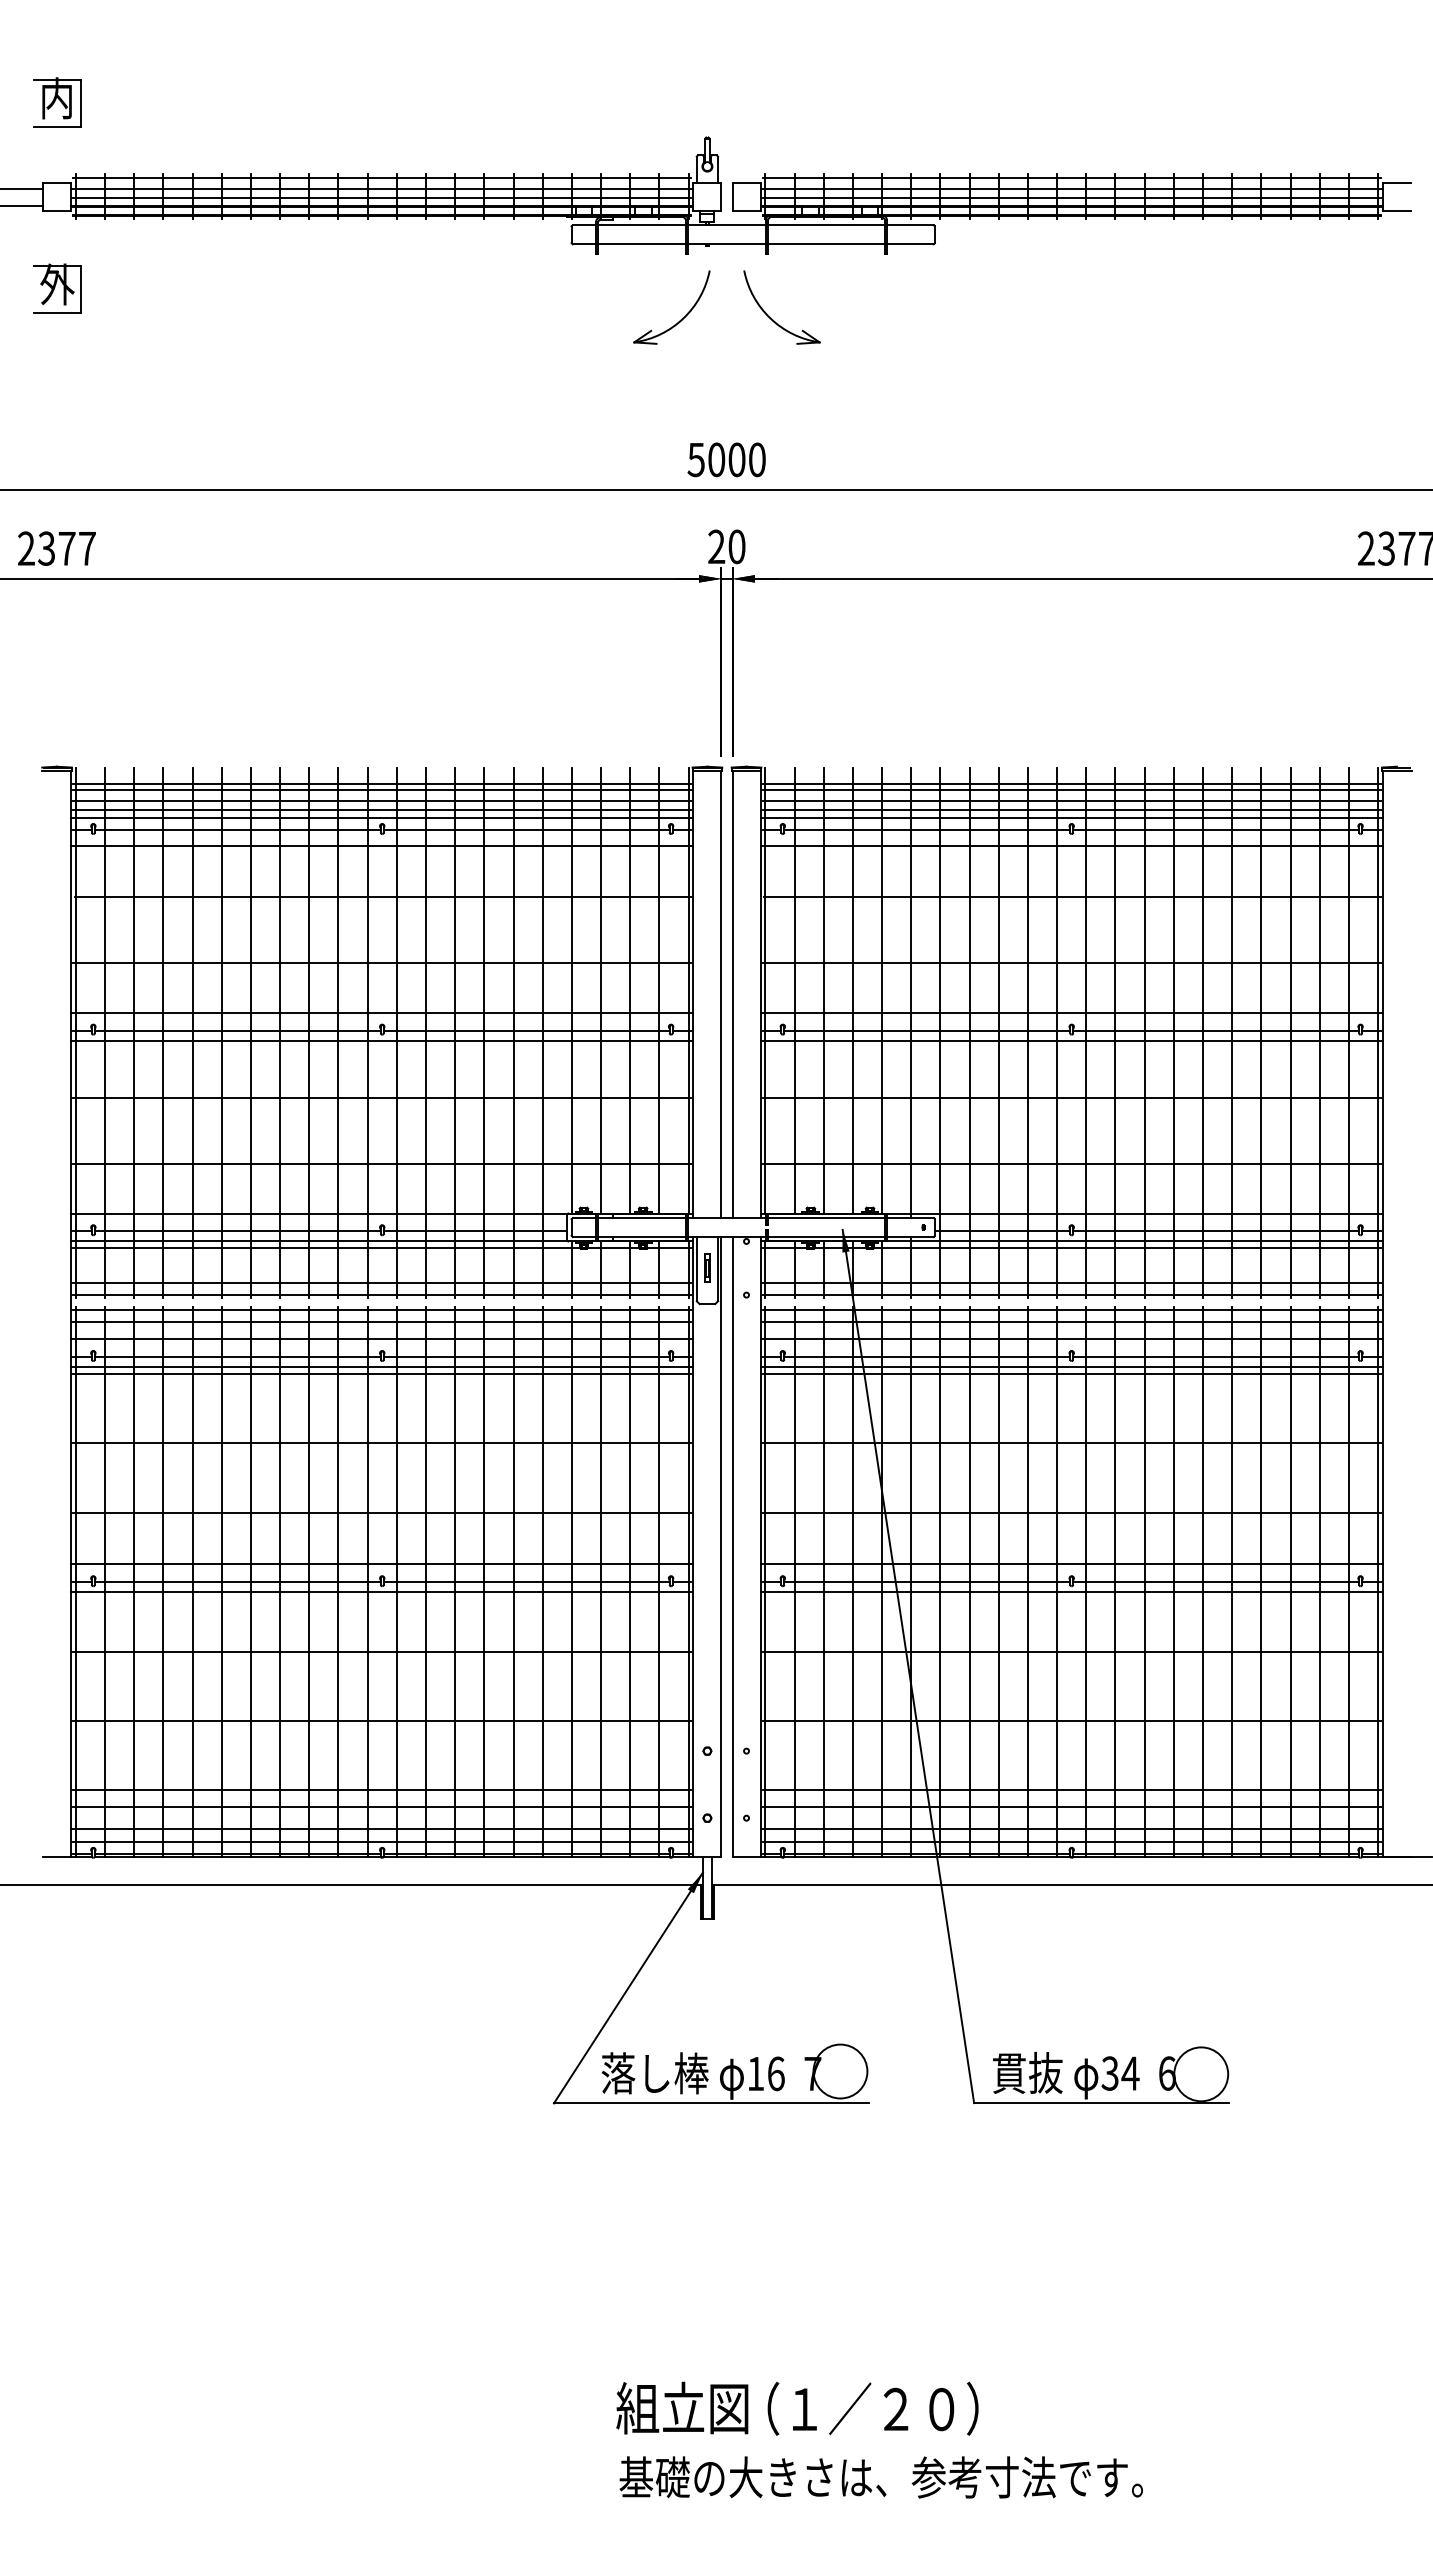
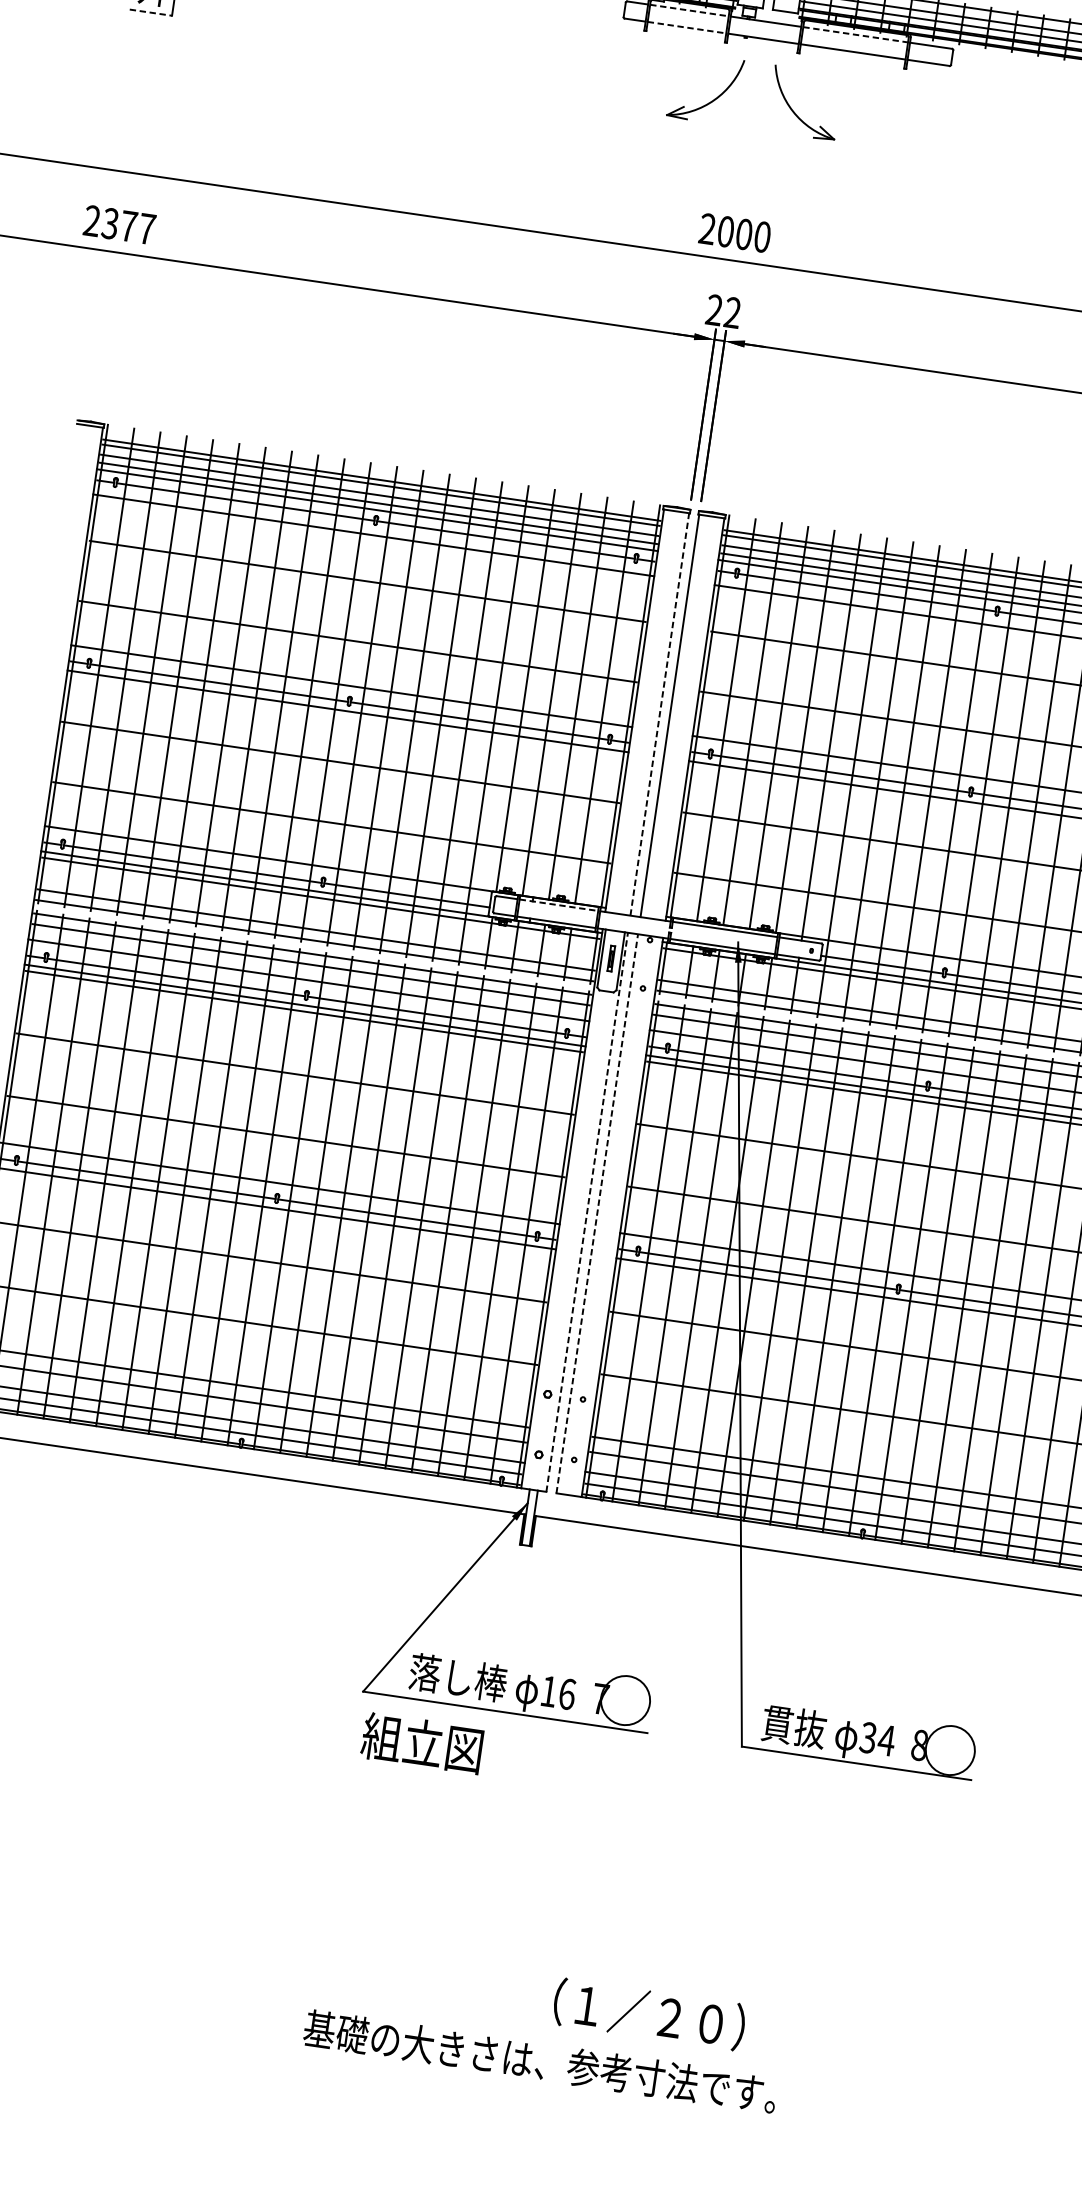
line: (642, 225) -> (689, 10), solid -> dashed
line: (826, 225) -> (855, 34), solid -> dashed
line: (642, 244) -> (687, 27), solid -> dashed
line: (57, 312) -> (151, 12), solid -> dashed
text: (695, 459) -> (706, 228), 5000 -> 2000
text: (736, 546) -> (732, 312), 20 -> 22
line: (721, 994) -> (659, 714), solid -> dashed
line: (642, 1218) -> (559, 905), solid -> dashed
line: (721, 1546) -> (587, 1211), solid -> dashed
line: (732, 1546) -> (597, 1213), solid -> dashed
text: (1167, 2073) -> (920, 1745), 6 -> 8
text: (682, 2407) -> (422, 1742), moved
text: (872, 2408) -> (648, 2014), moved
text: (880, 2477) -> (539, 2061), moved

